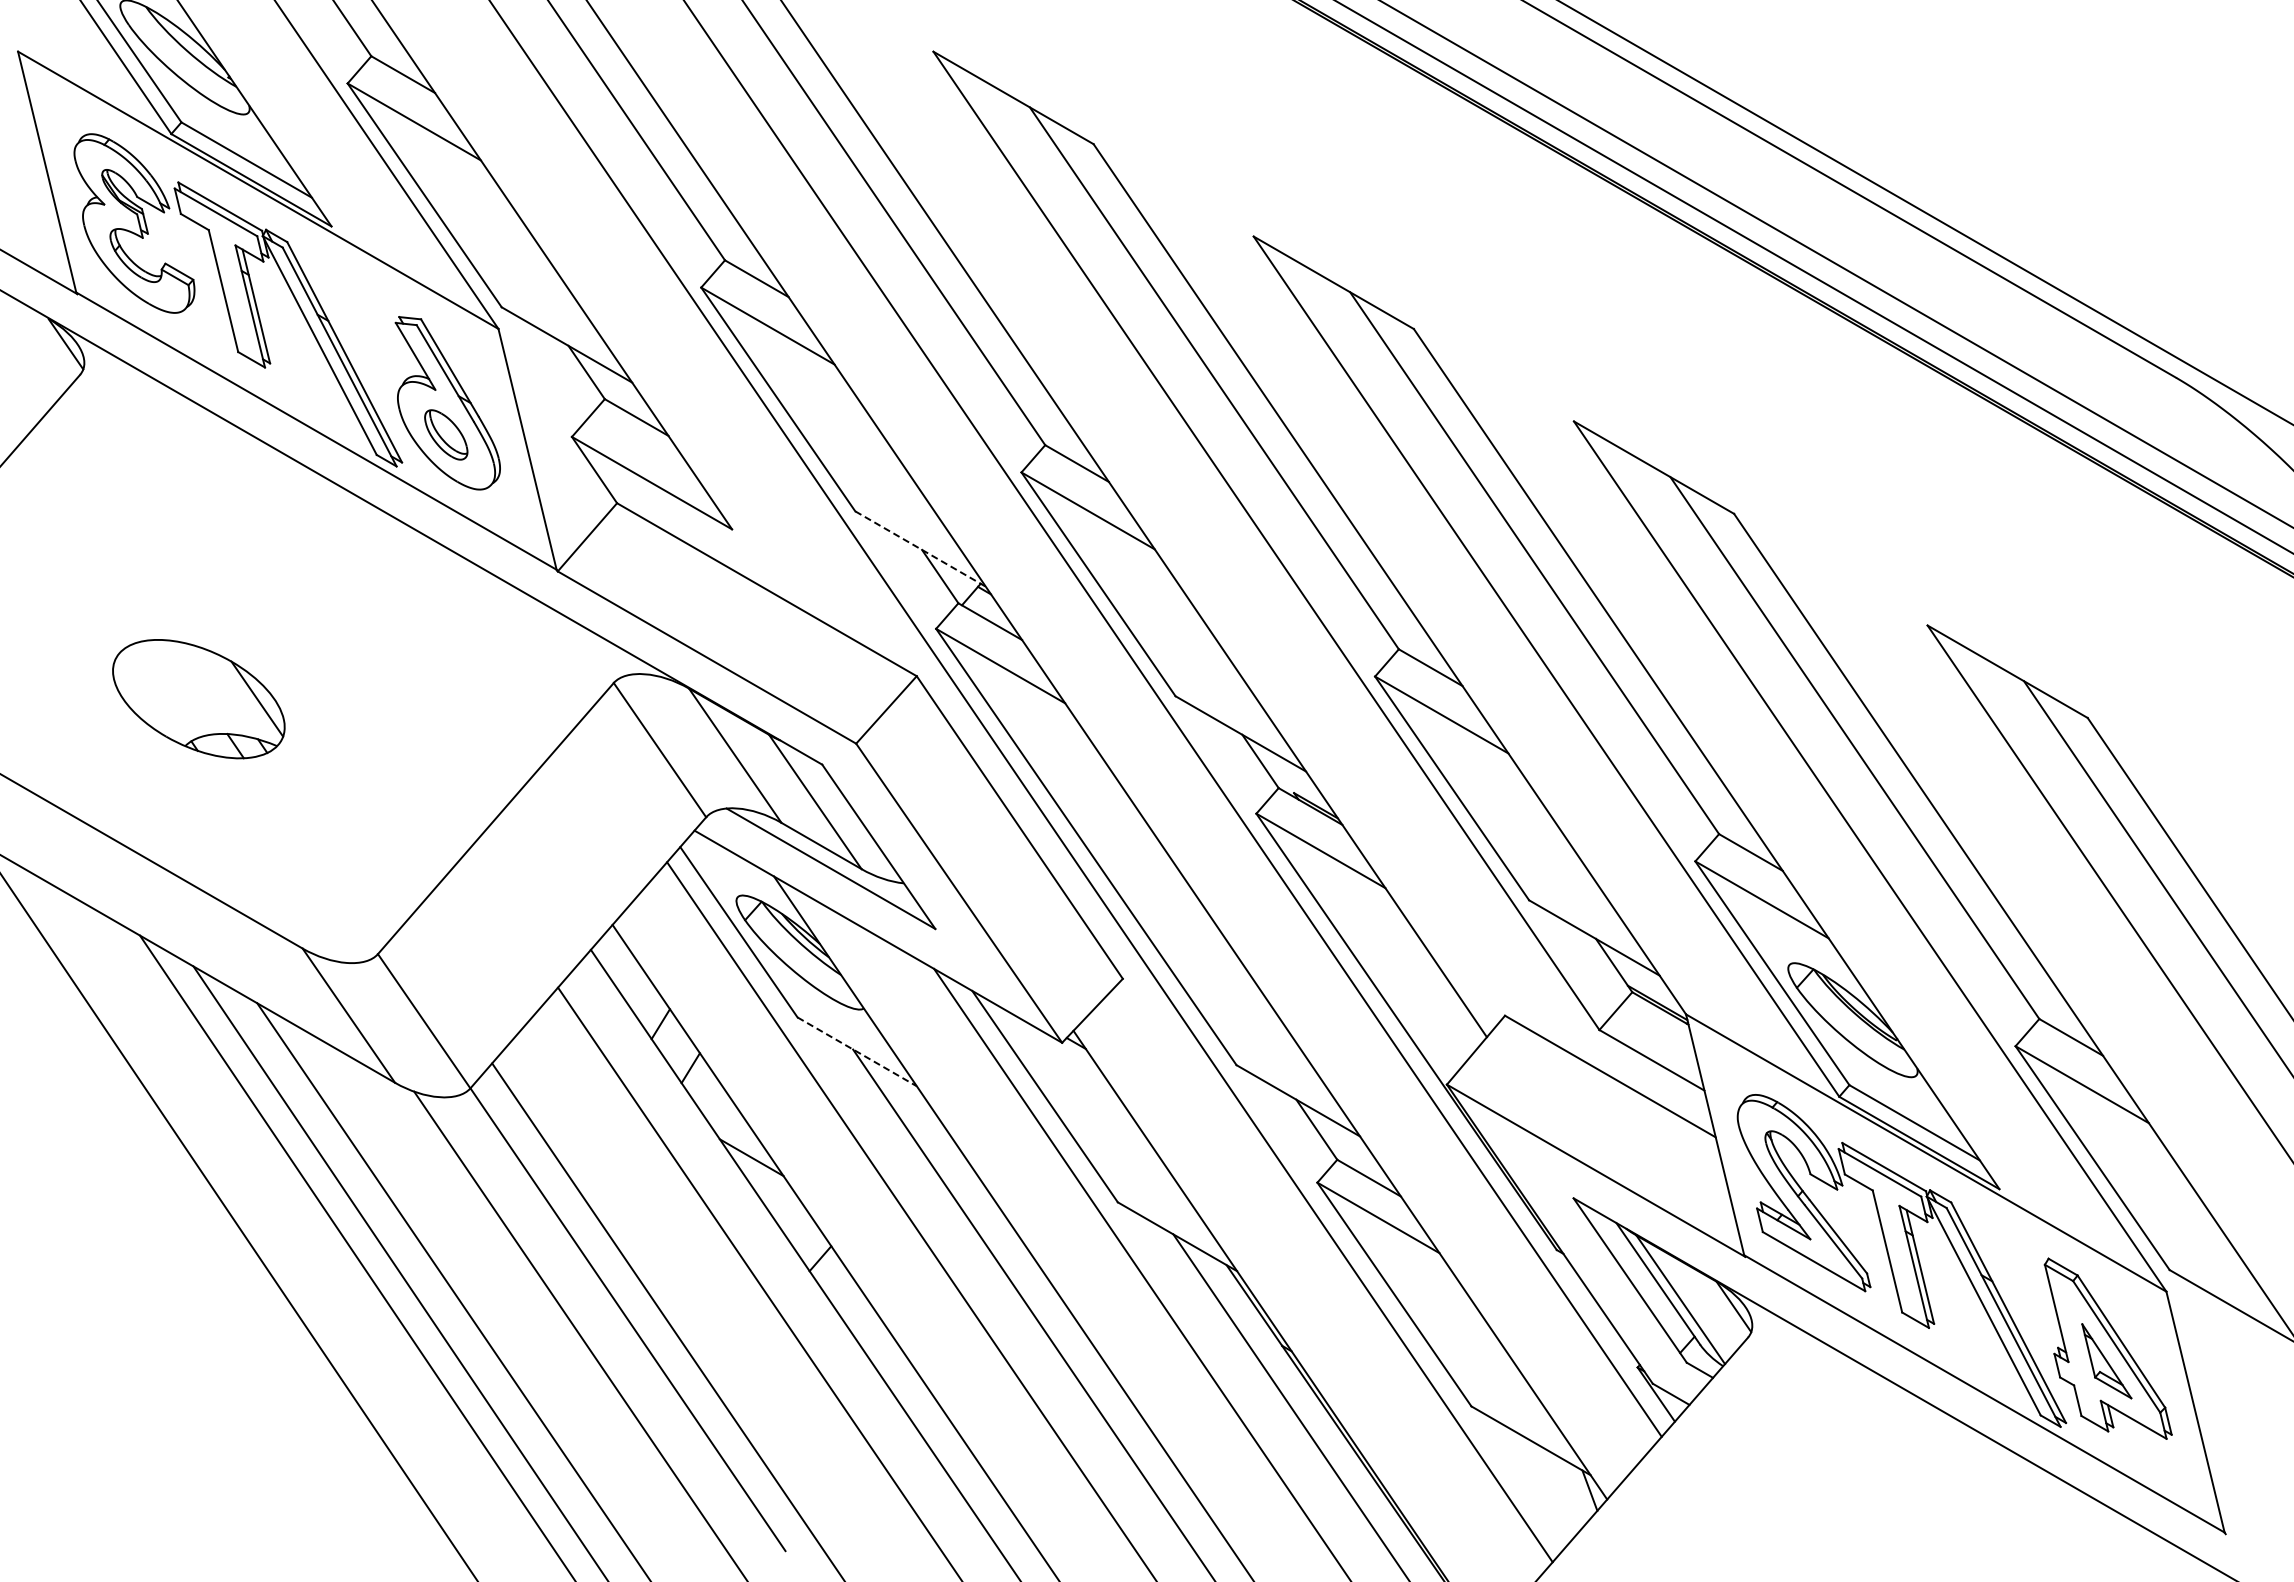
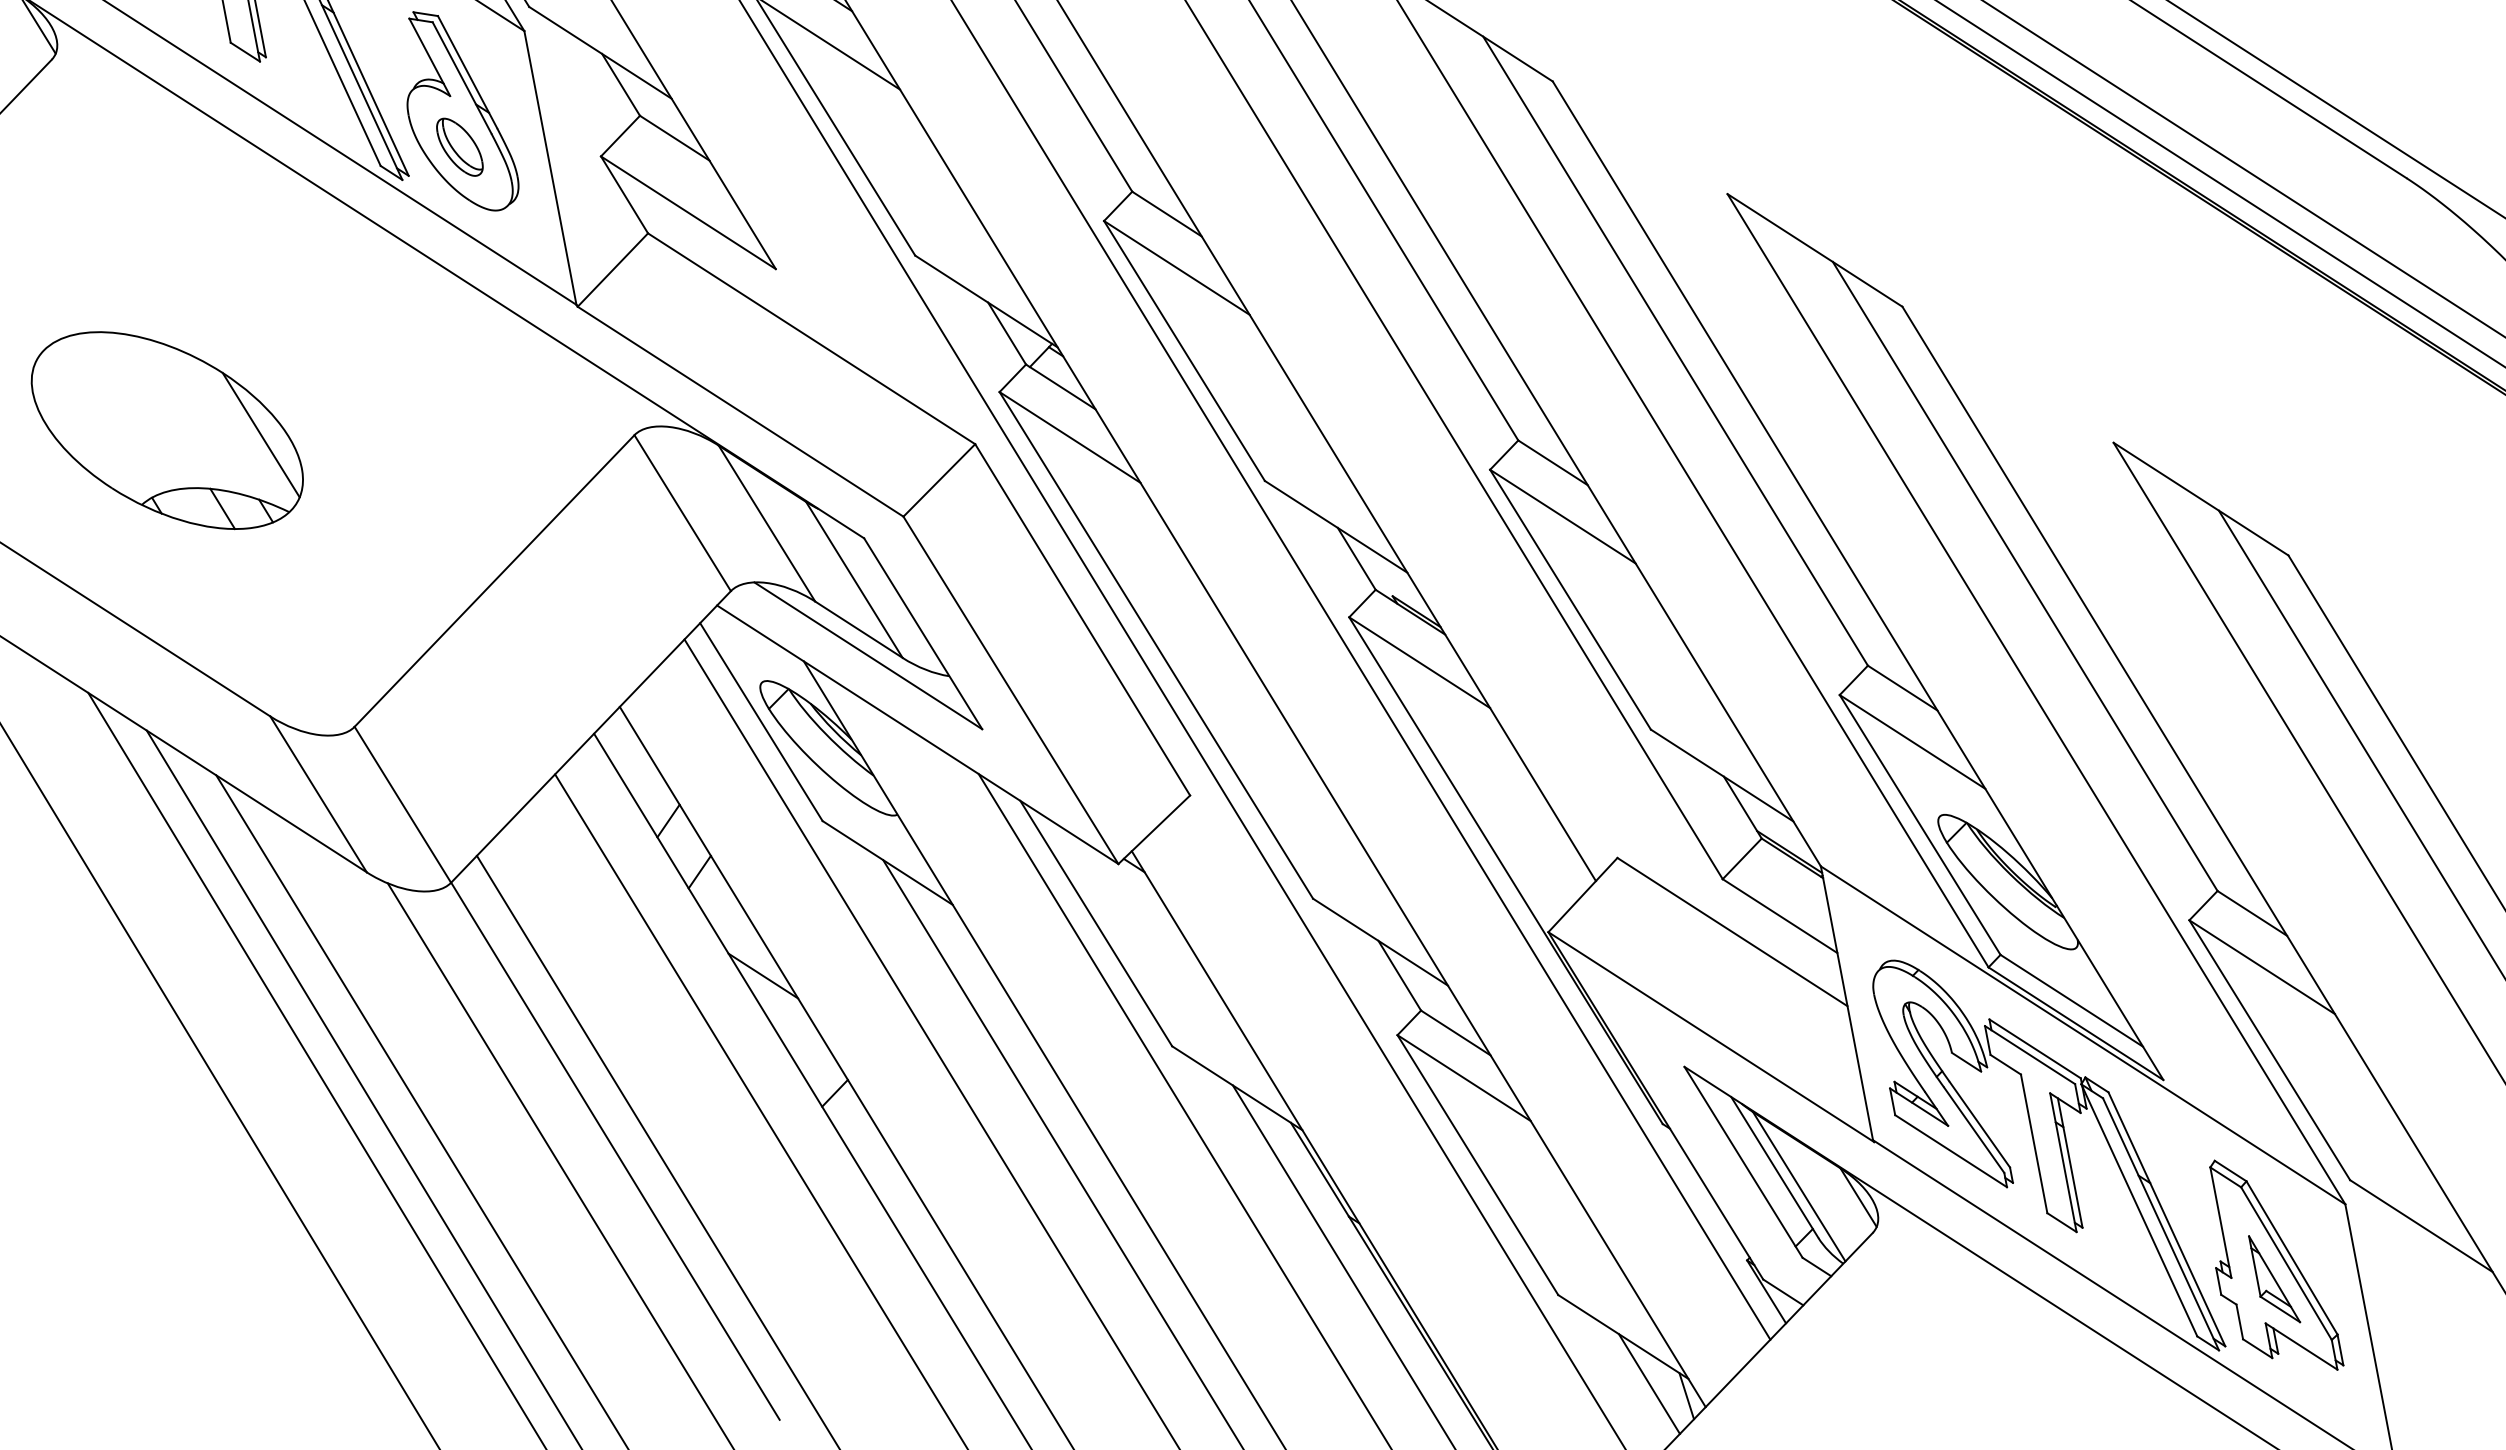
line: (920, 549) -> (986, 302), dashed -> solid
part: (198, 698) -> (167, 429), size x1.43
line: (857, 1051) -> (888, 862), dashed -> solid
line: (1556, 1481) -> (1649, 1384), added

